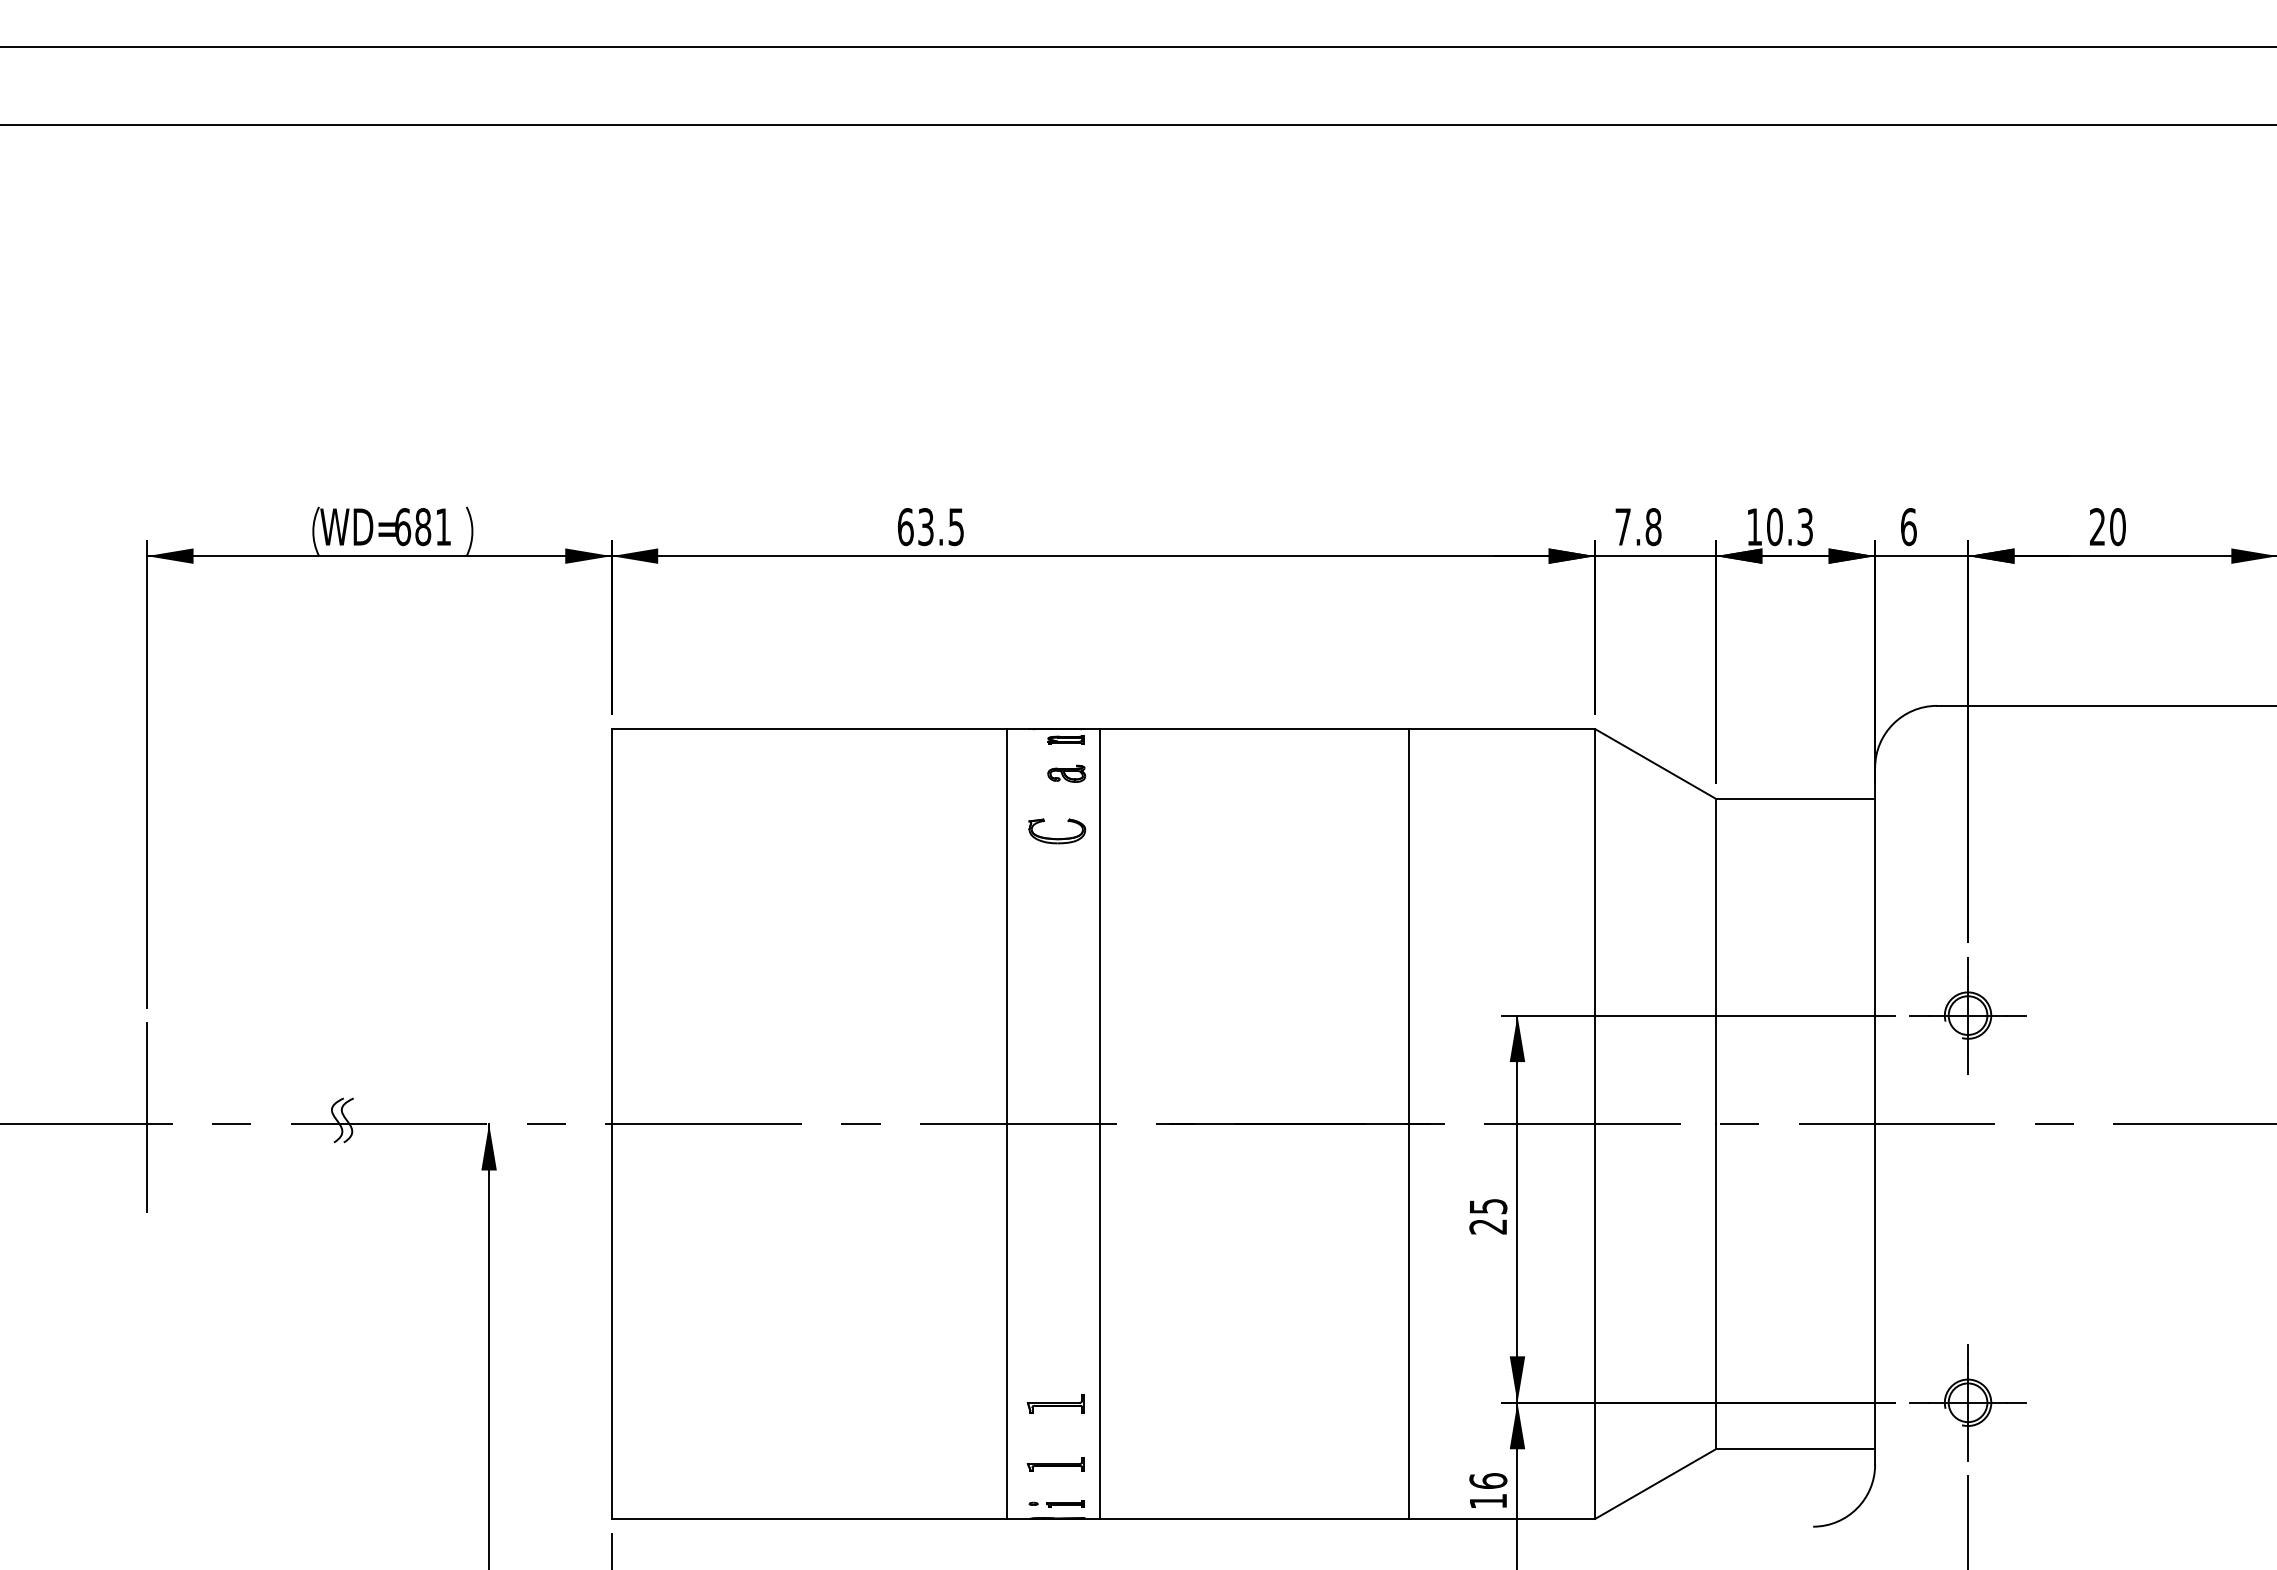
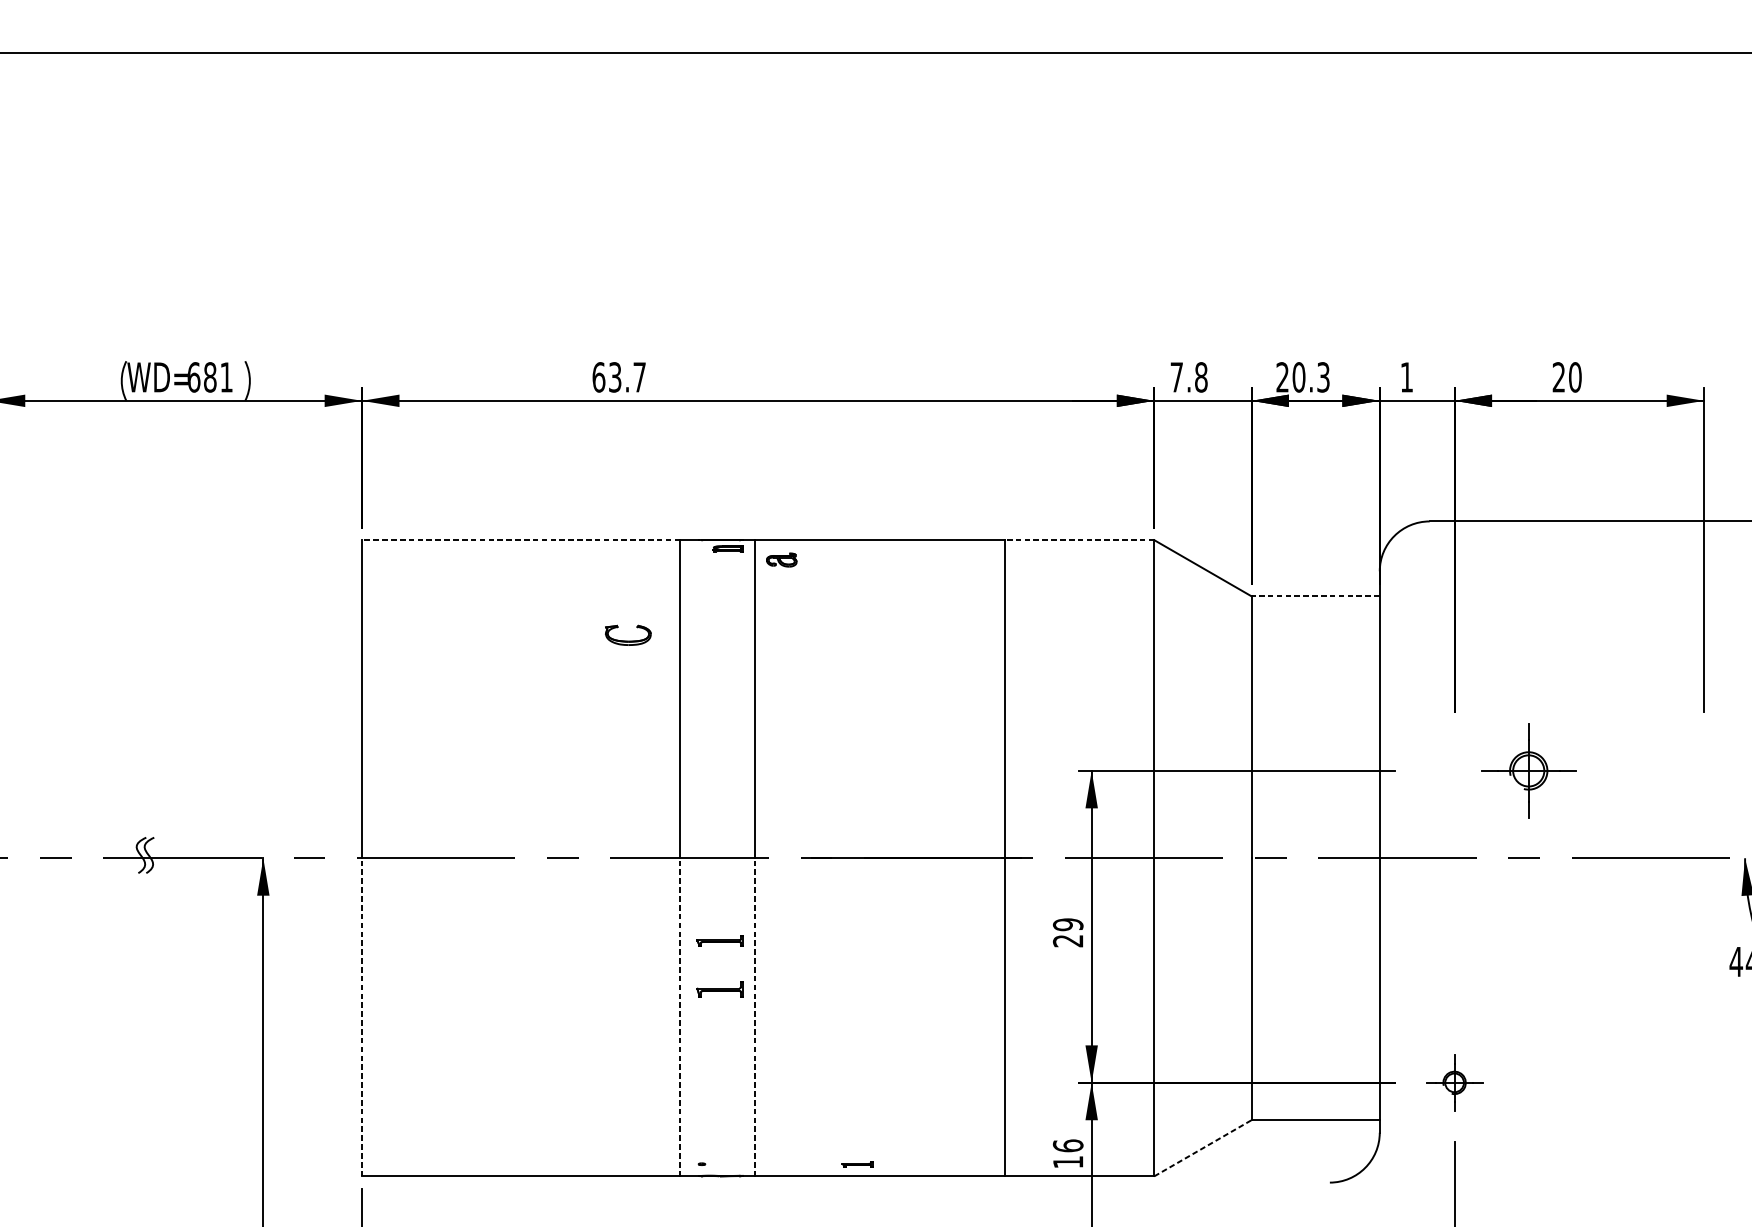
text: (1753, 526) -> (1281, 376), 10.3 -> 20.3
text: (955, 527) -> (639, 377), 63.5 -> 63.7
text: (1908, 527) -> (1406, 377), 6 -> 1
line: (808, 729) -> (520, 540), solid -> dashed
line: (1502, 729) -> (1079, 540), solid -> dashed
part: (1066, 773) -> (781, 559), moved
line: (1795, 798) -> (1315, 596), solid -> dashed
part: (1057, 838) -> (628, 641), moved
part: (1967, 1015) -> (1528, 770), moved
text: (1488, 1206) -> (1068, 924), 25 -> 29
line: (611, 1320) -> (361, 1016), solid -> dashed
line: (1006, 1320) -> (680, 1016), solid -> dashed
line: (1099, 1320) -> (755, 1016), solid -> dashed
part: (1967, 1402) -> (1454, 1082), size x0.6
part: (1055, 1403) -> (719, 989), moved
part: (1055, 1464) -> (719, 940), moved
line: (1655, 1484) -> (1202, 1148), solid -> dashed
part: (1065, 1503) -> (857, 1163), moved

